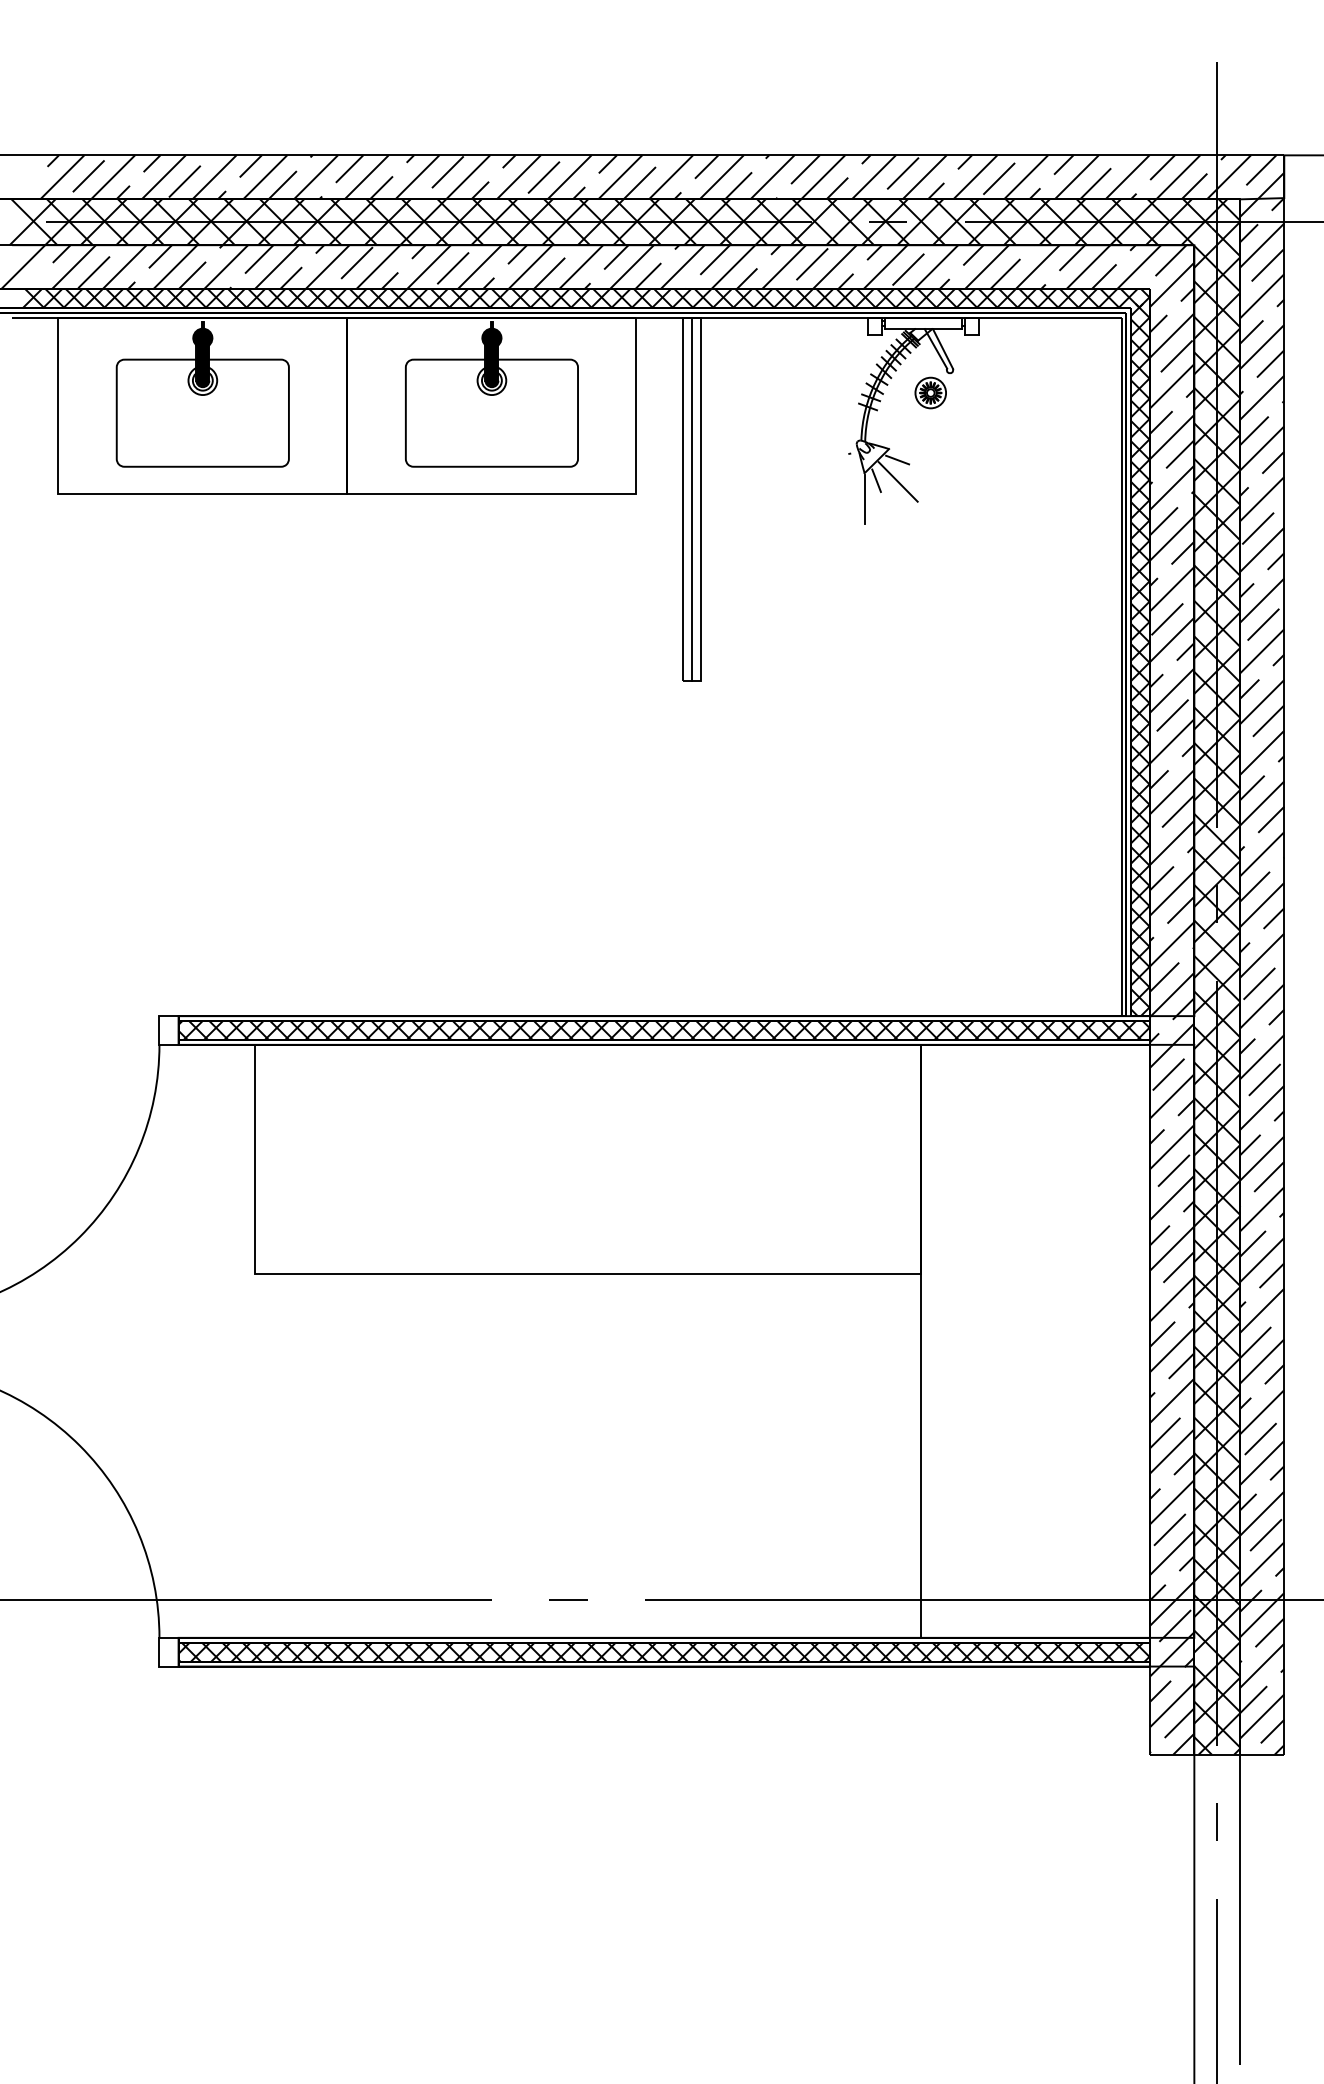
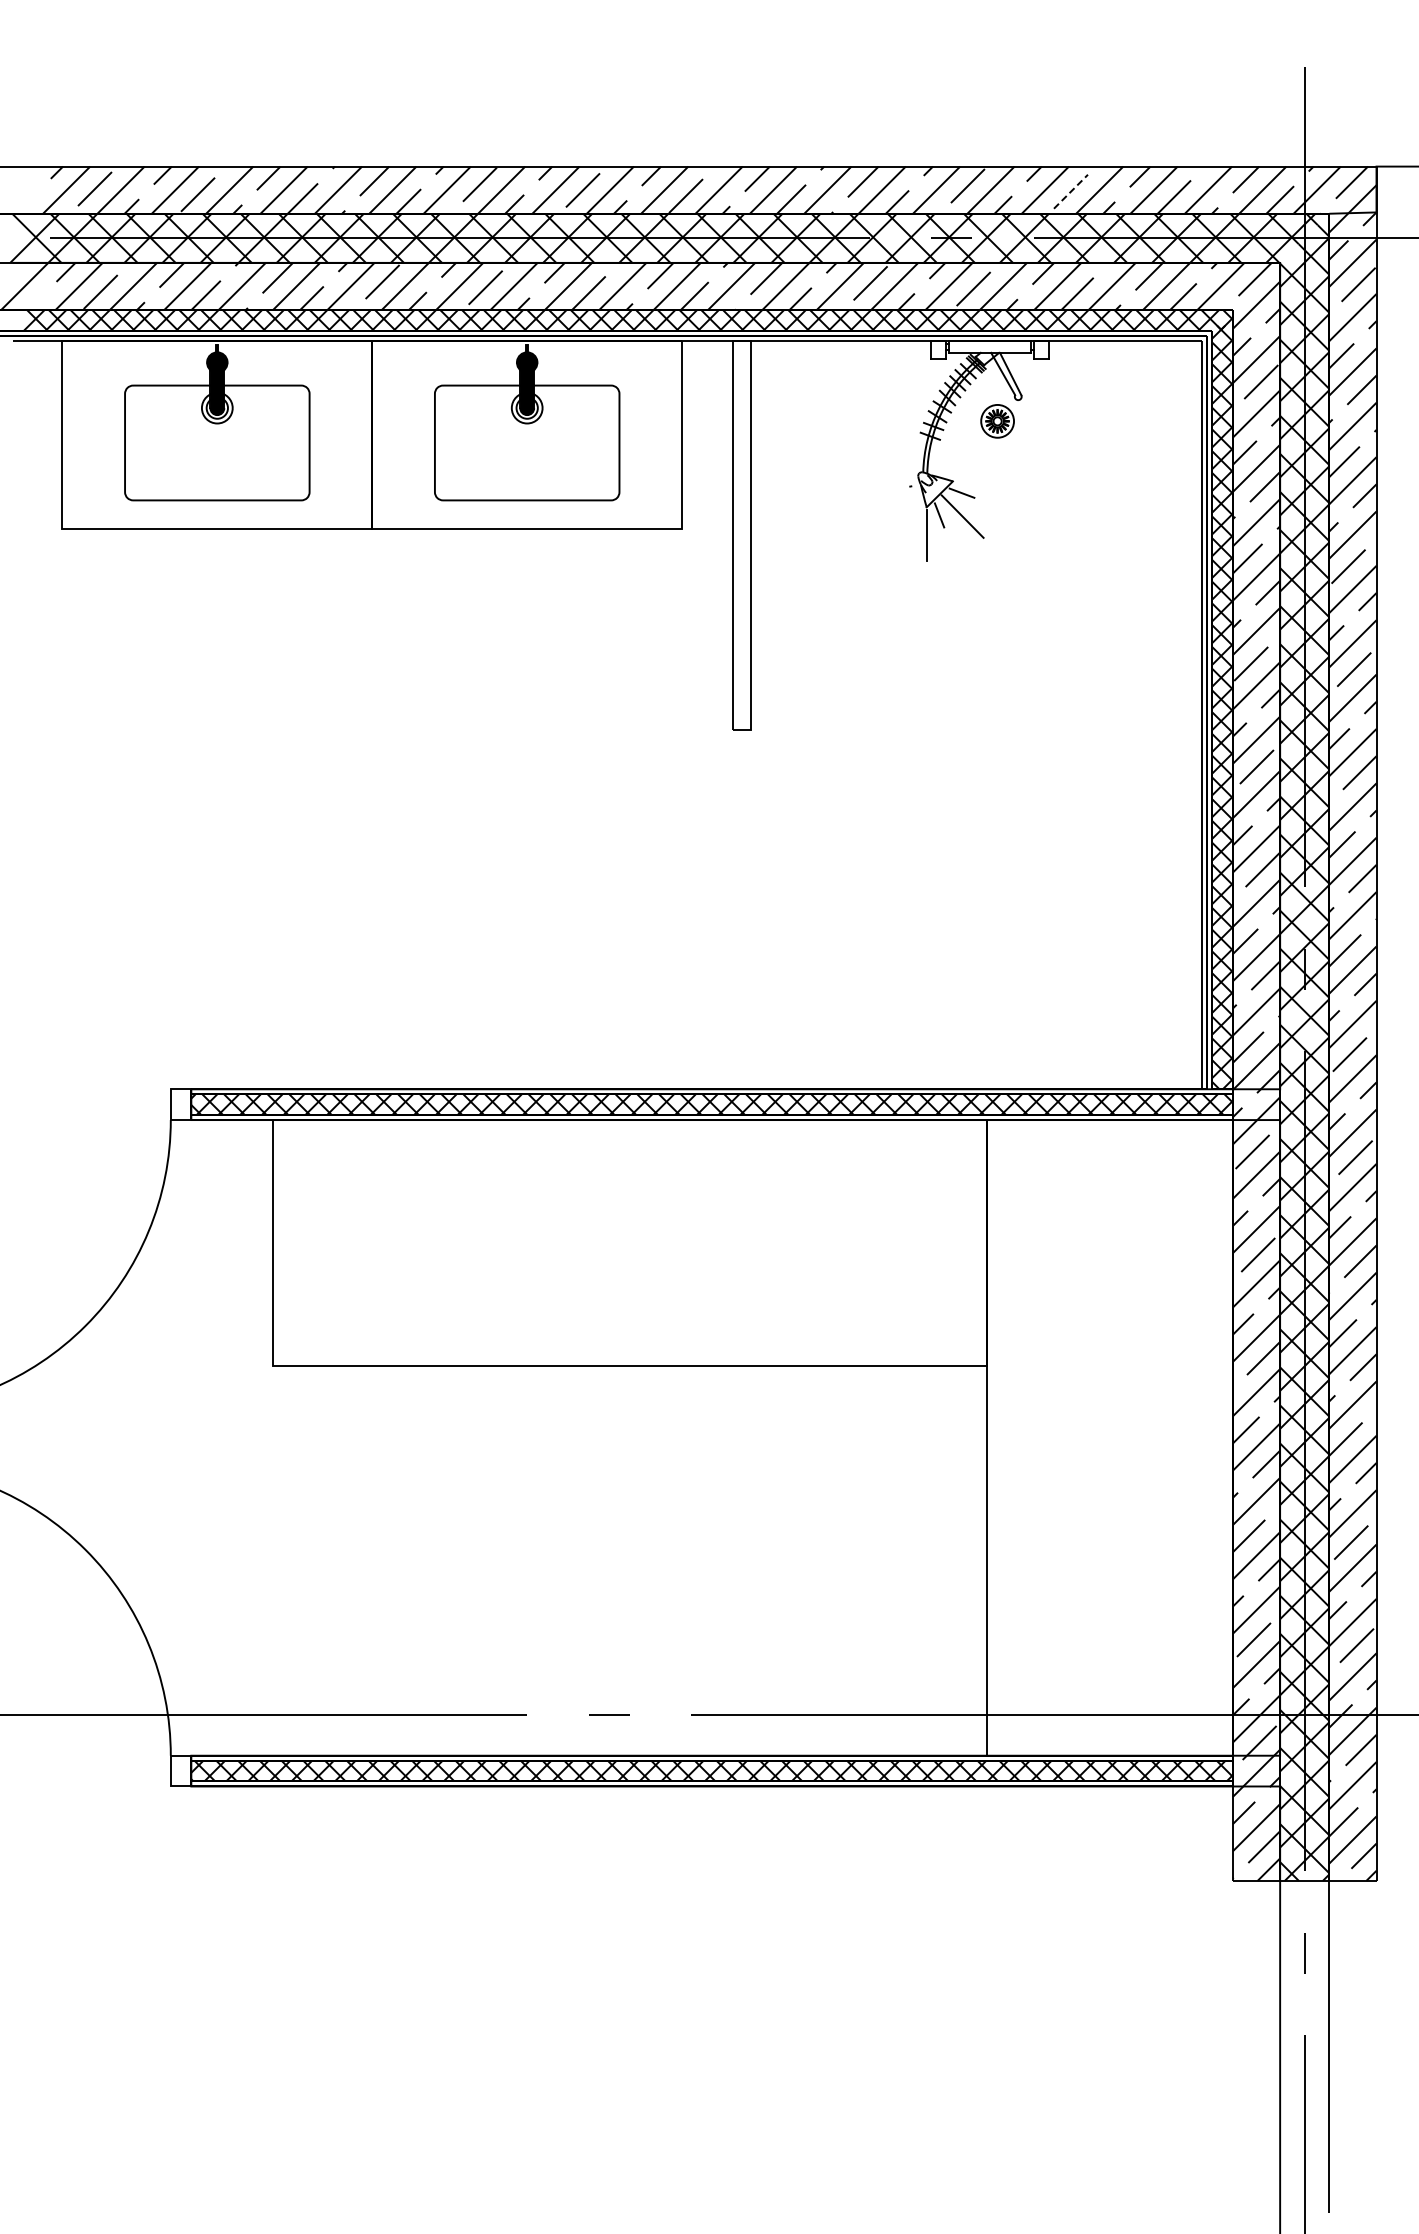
line: (999, 178) -> (1071, 191), solid -> dashed
line: (691, 499) -> (741, 535), removed

